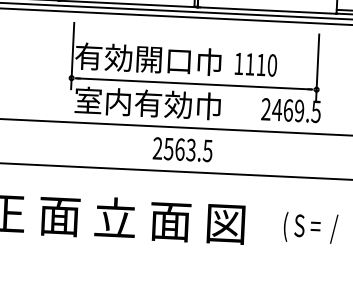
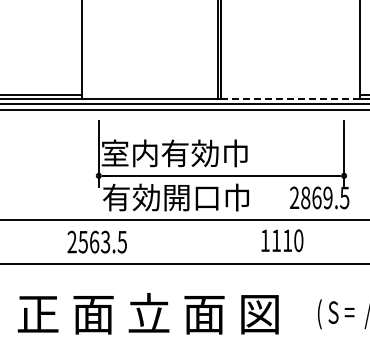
line: (266, 10) -> (290, 99), solid -> dashed
text: (133, 58) -> (159, 153), 有効開口巾 -> 室内有効巾
text: (256, 64) -> (282, 240), moved
text: (133, 102) -> (161, 197), 室内有効巾 -> 有効開口巾
text: (277, 109) -> (305, 197), 2469.5 -> 2869.5
text: (182, 149) -> (96, 241), moved

